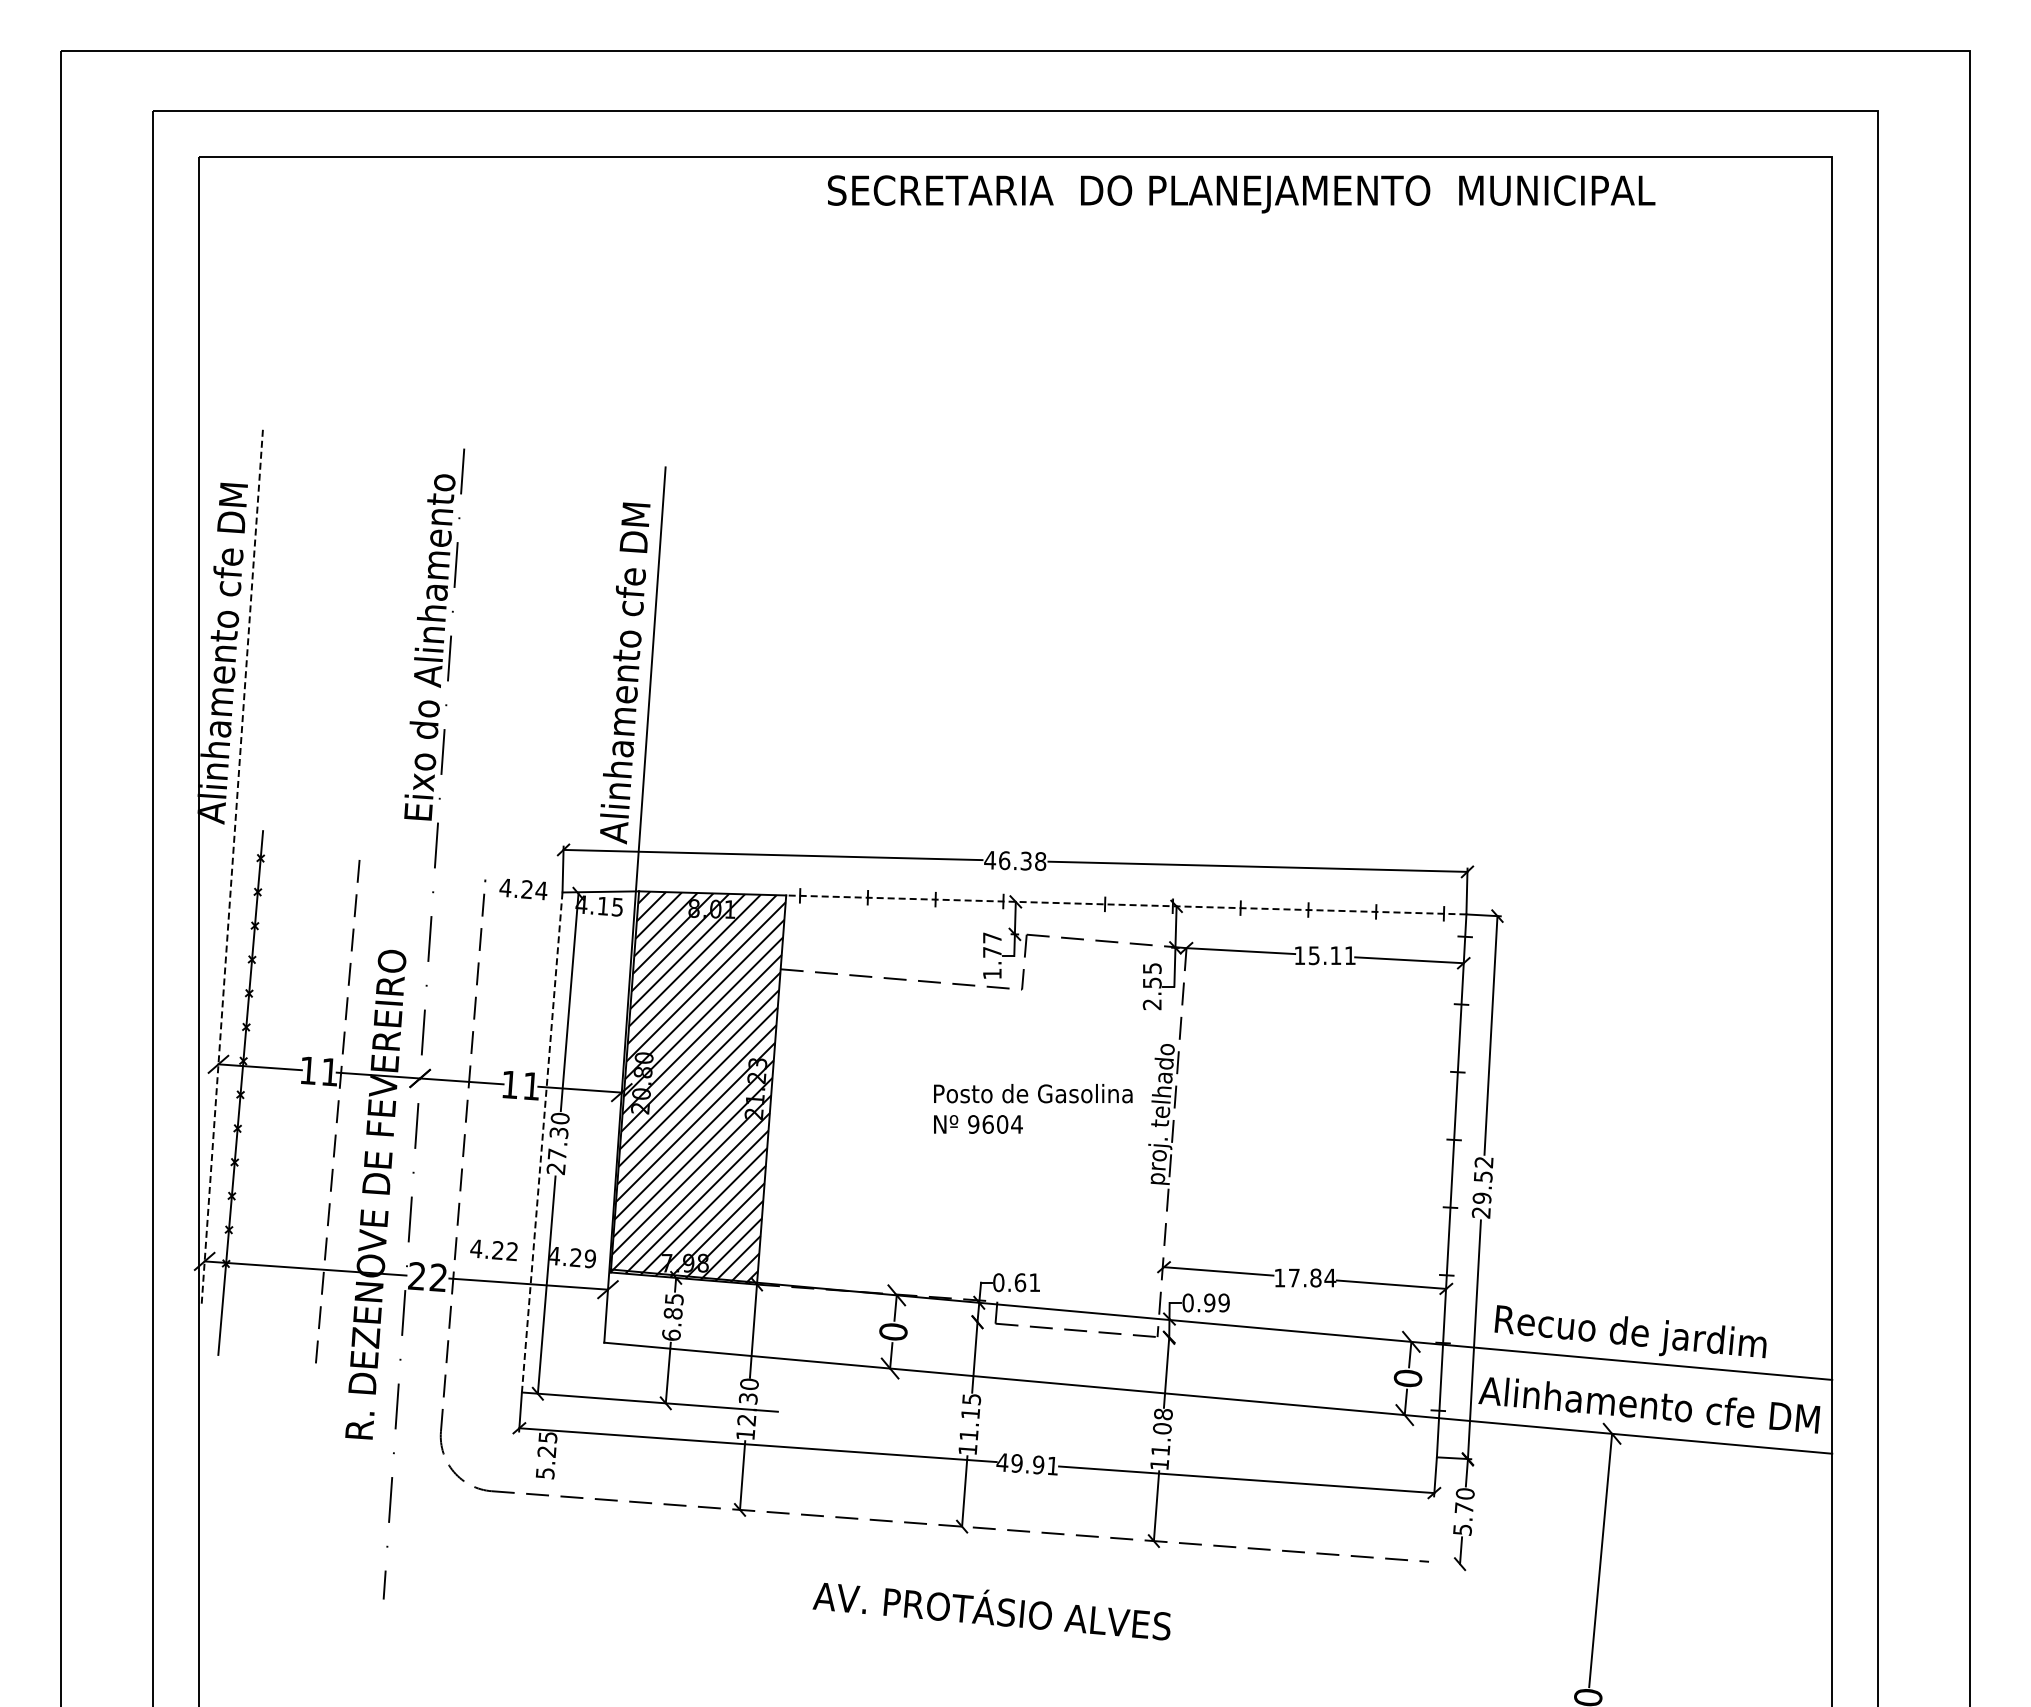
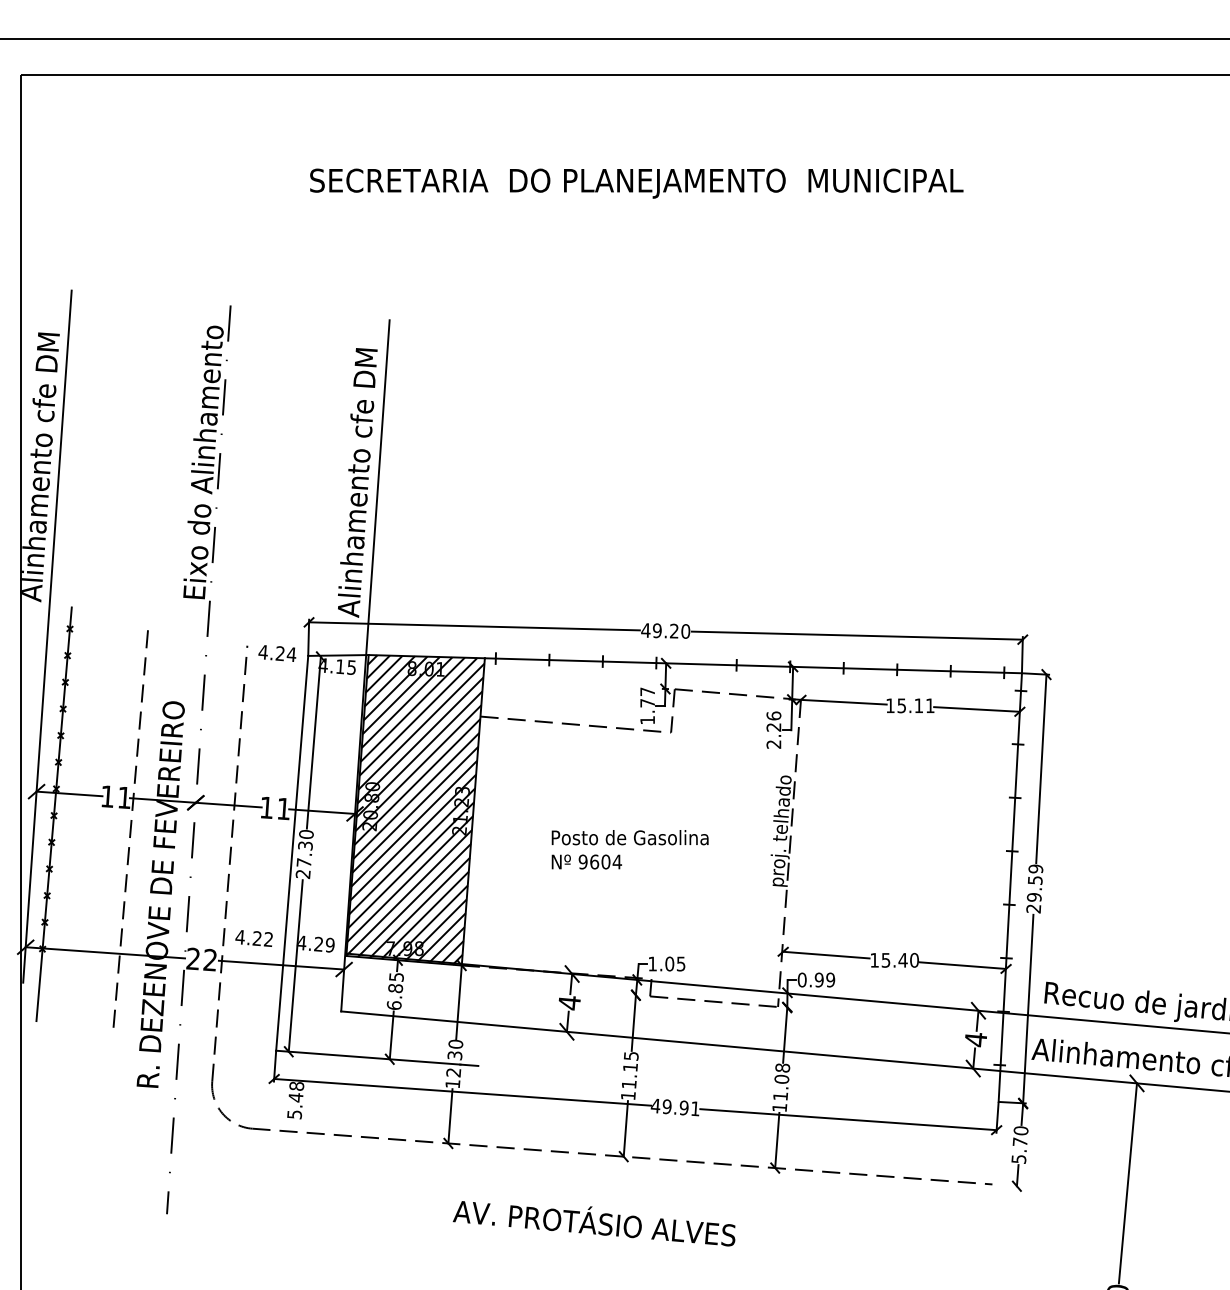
text: (1241, 194) -> (636, 183), moved
text: (1022, 860) -> (671, 630), 46.38 -> 49.20
line: (232, 868) -> (47, 636), dashed -> solid
line: (1125, 904) -> (752, 665), dashed -> solid
text: (1151, 975) -> (773, 721), 2.55 -> 2.26
text: (1033, 1108) -> (630, 849), moved
line: (542, 1142) -> (292, 853), dashed -> solid
text: (1483, 1162) -> (1035, 869), 29.52 -> 29.59
text: (1312, 1277) -> (900, 959), 17.84 -> 15.40
text: (1016, 1282) -> (666, 963), 0.61 -> 1.05
text: (893, 1332) -> (569, 1003), 0 -> 4
text: (1407, 1378) -> (975, 1039), 0 -> 4
text: (547, 1444) -> (296, 1091), 5.25 -> 5.48
text: (991, 1611) -> (594, 1223), moved

